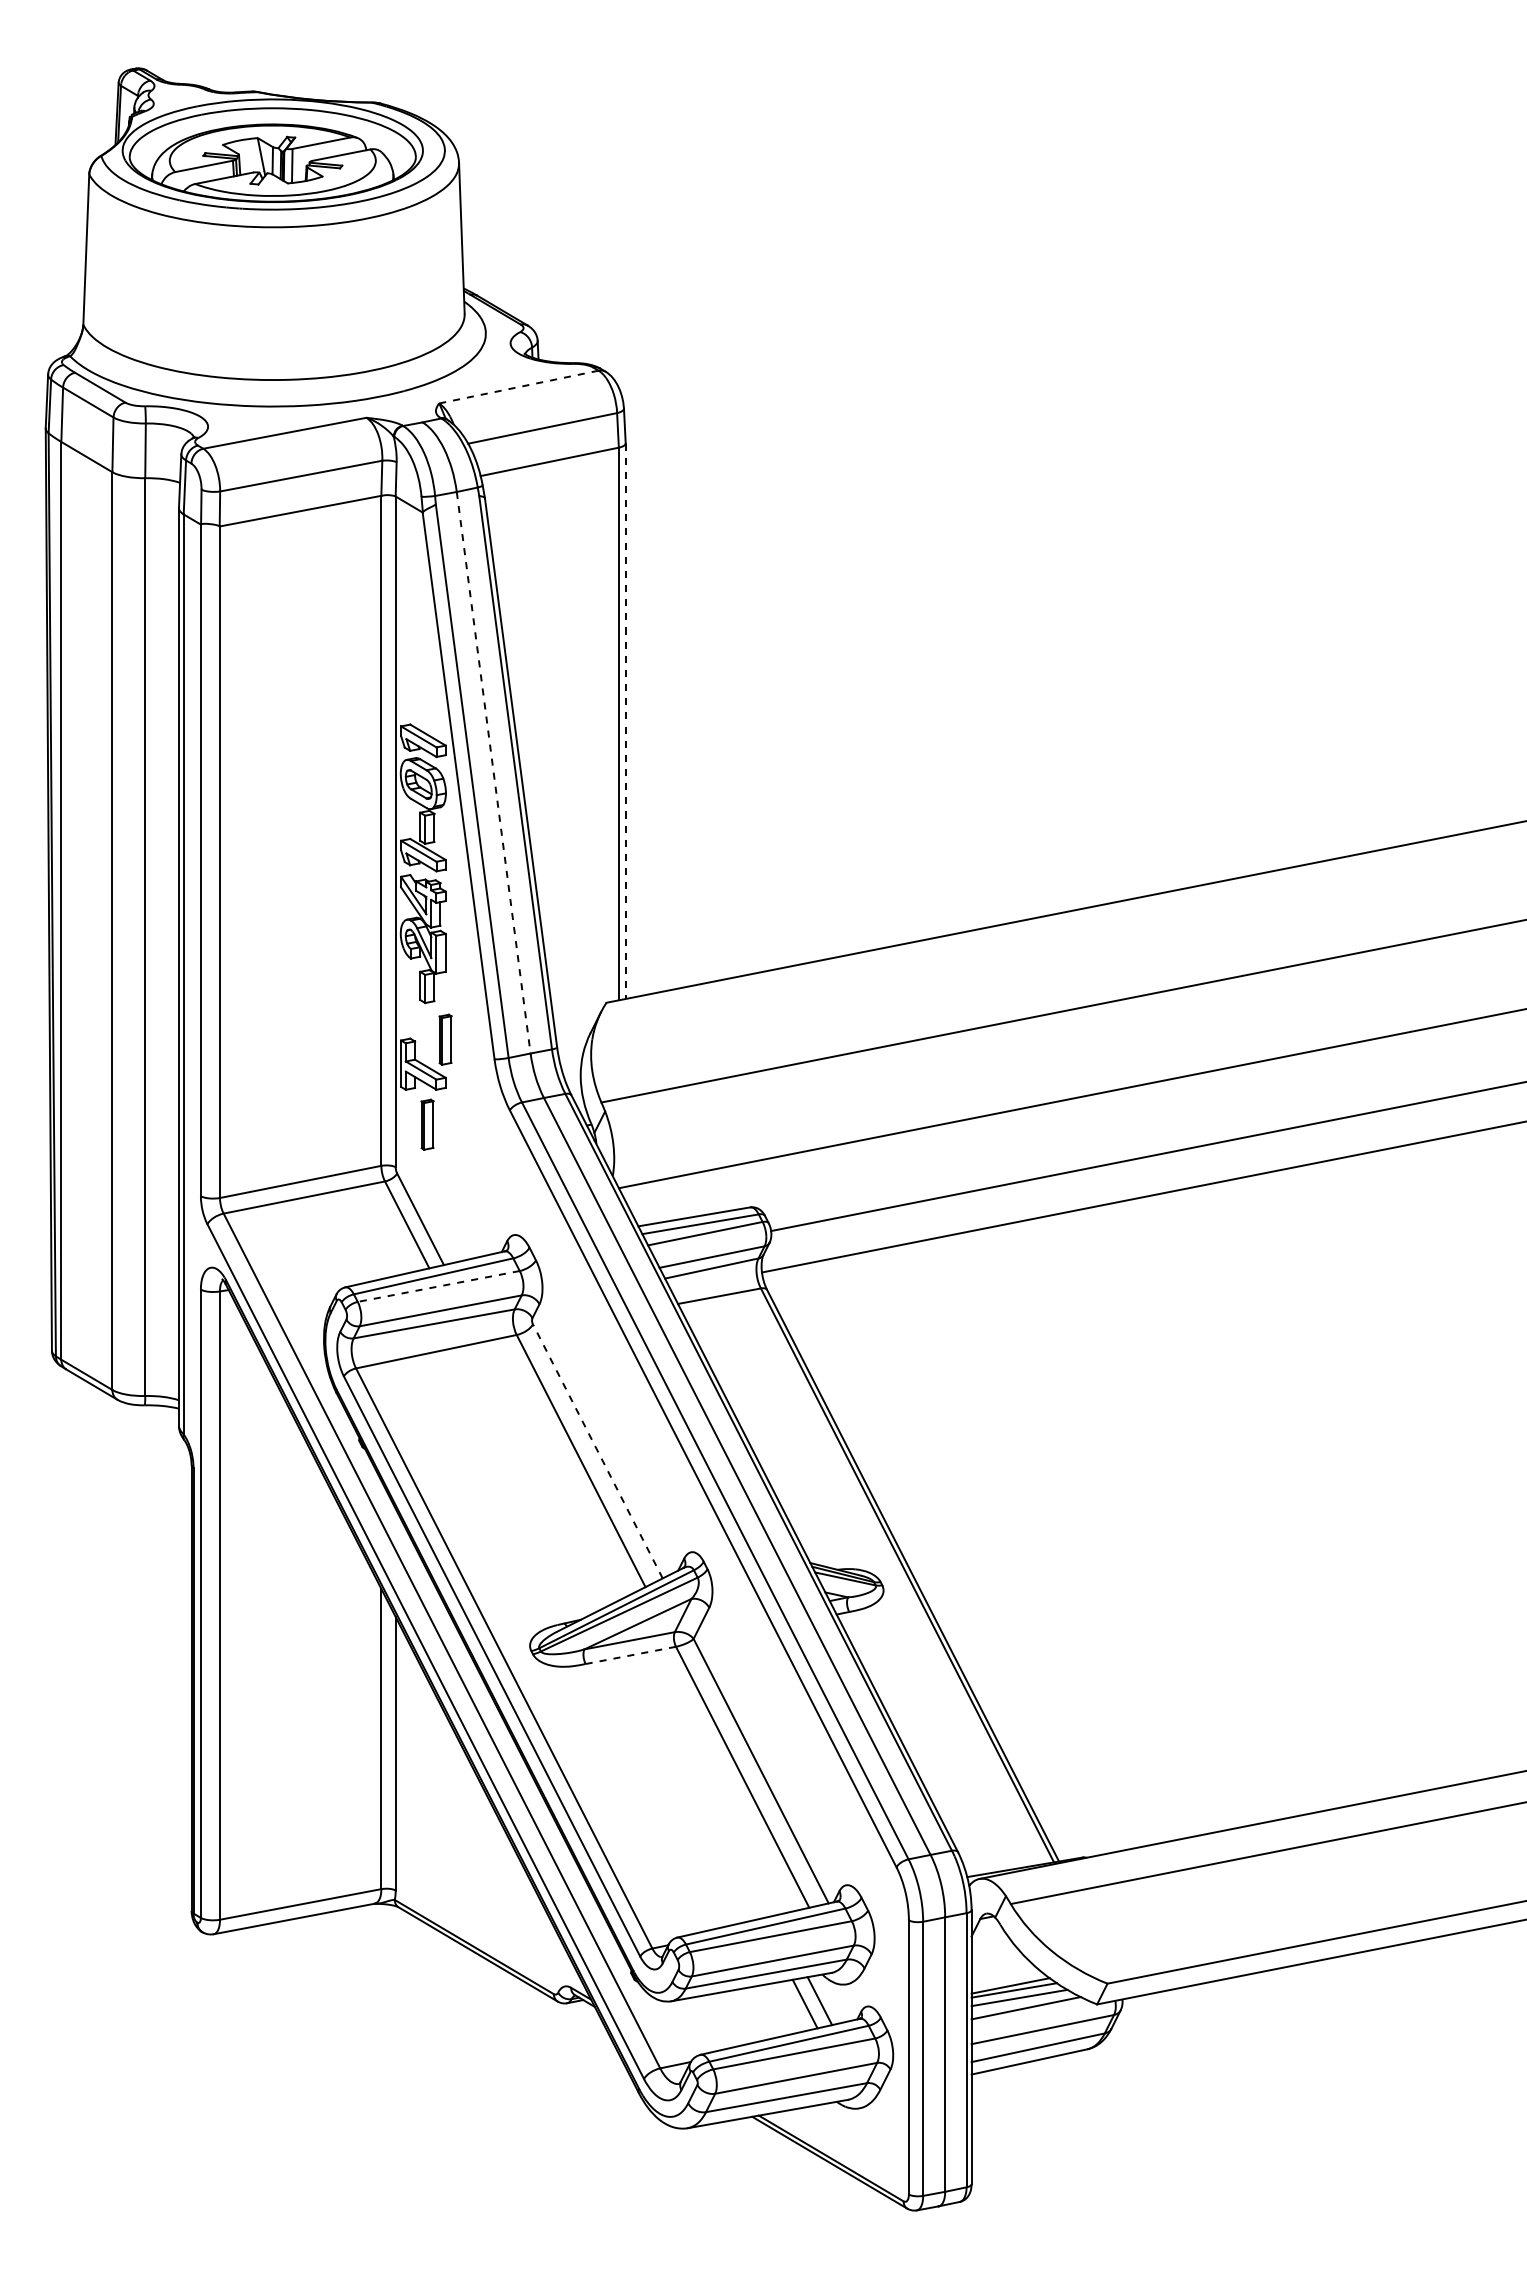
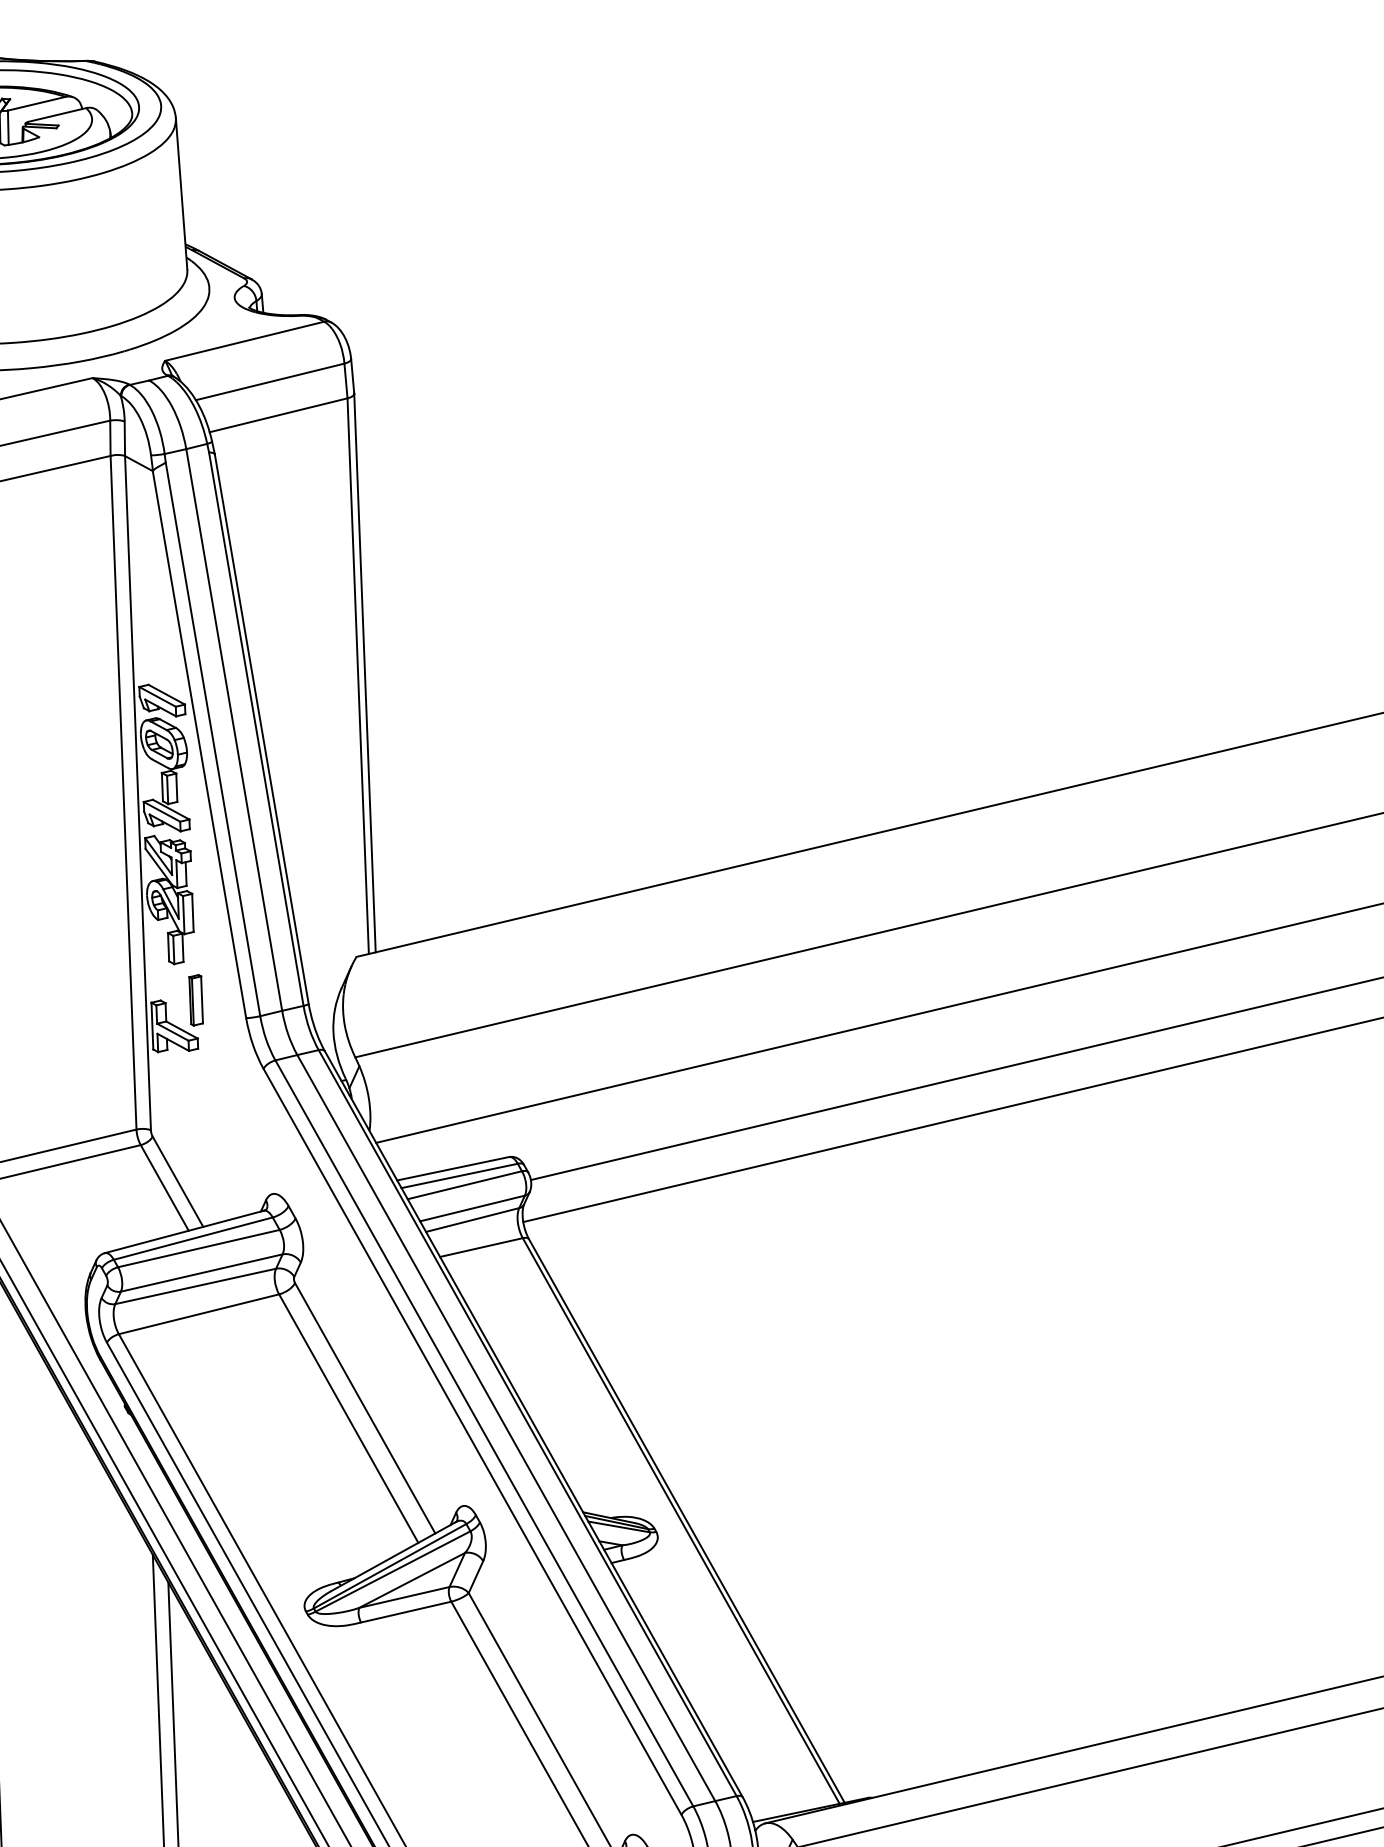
line: (518, 387) -> (244, 341), dashed -> solid
line: (625, 721) -> (364, 673), dashed -> solid
line: (493, 773) -> (234, 730), dashed -> solid
part: (427, 1124) -> (181, 1086), removed
line: (438, 1286) -> (198, 1248), dashed -> solid
line: (597, 1451) -> (364, 1408), dashed -> solid
line: (630, 1655) -> (405, 1612), dashed -> solid

